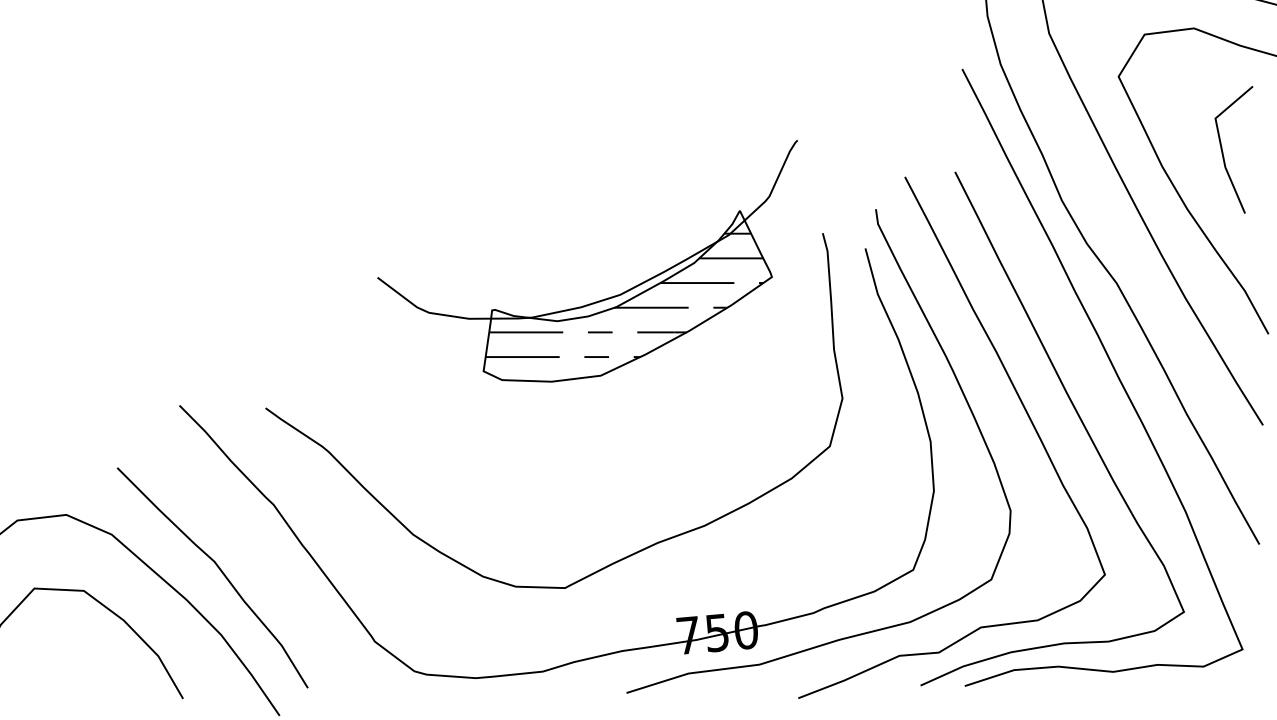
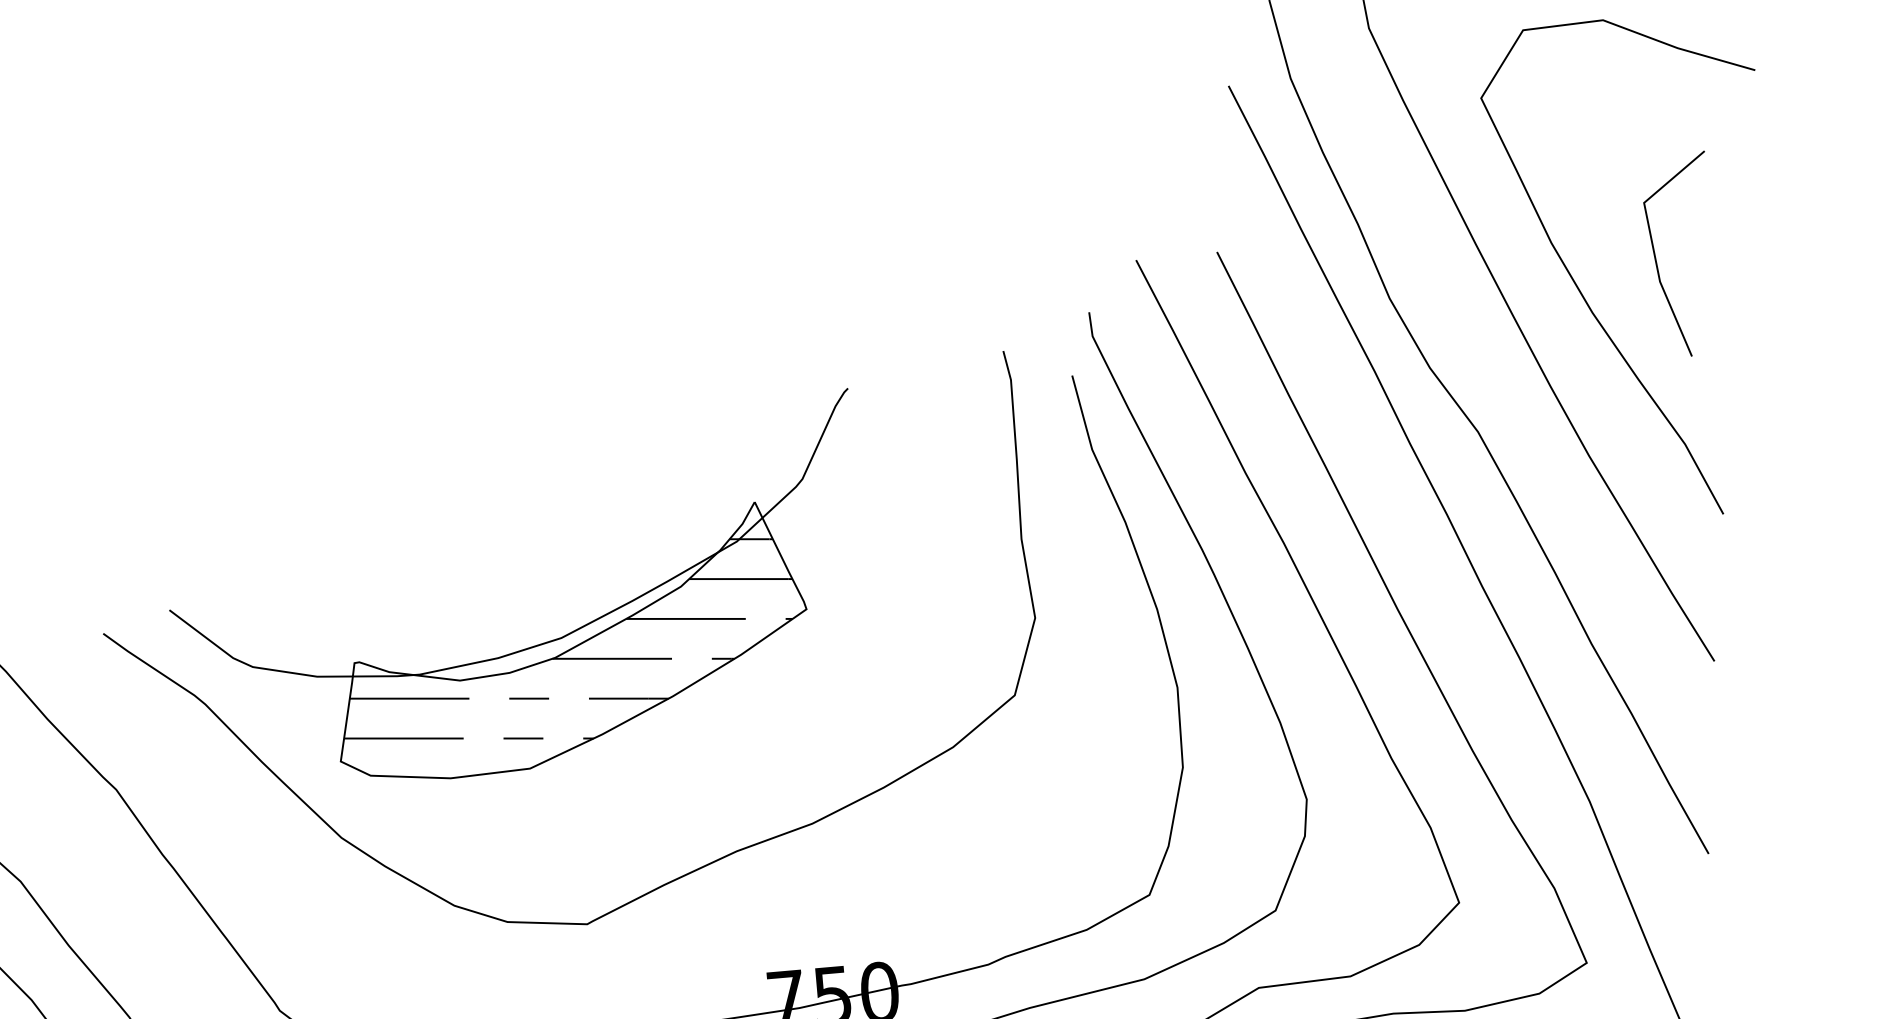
line: (1223, 151) -> (1657, 256), moved
part: (601, 299) -> (531, 645), moved

